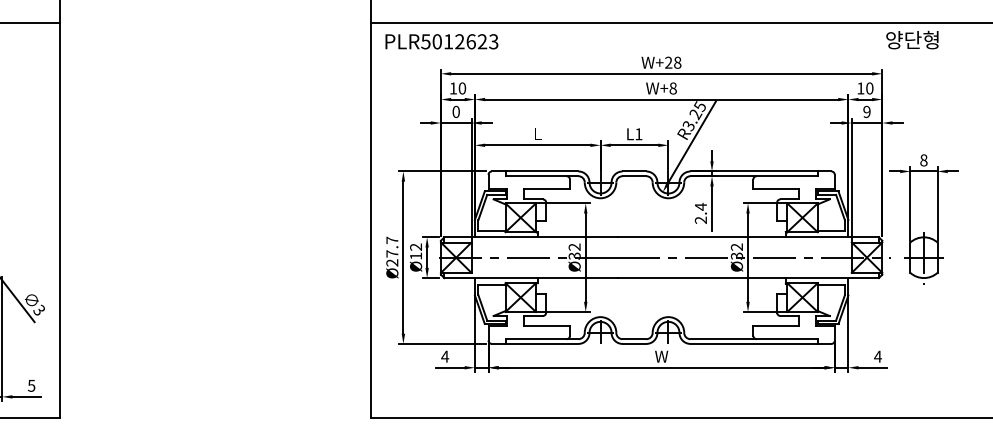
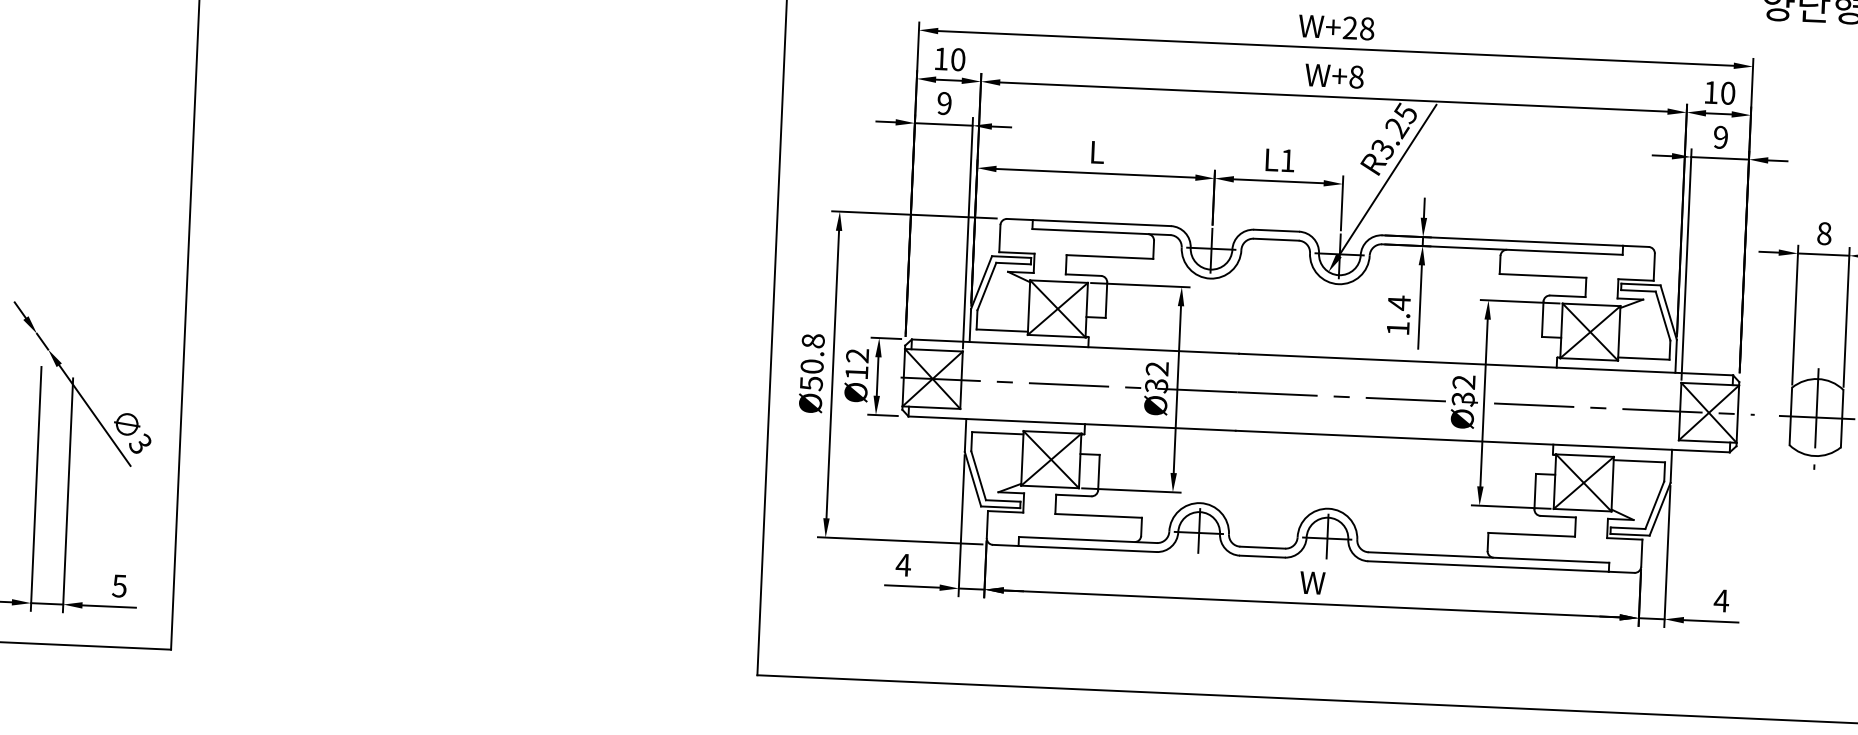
text: (455, 111) -> (943, 102), 0 -> 9
text: (700, 219) -> (1397, 326), 2.4 -> 1.4
text: (392, 251) -> (812, 361), Ø27.7 -> Ø50.8

